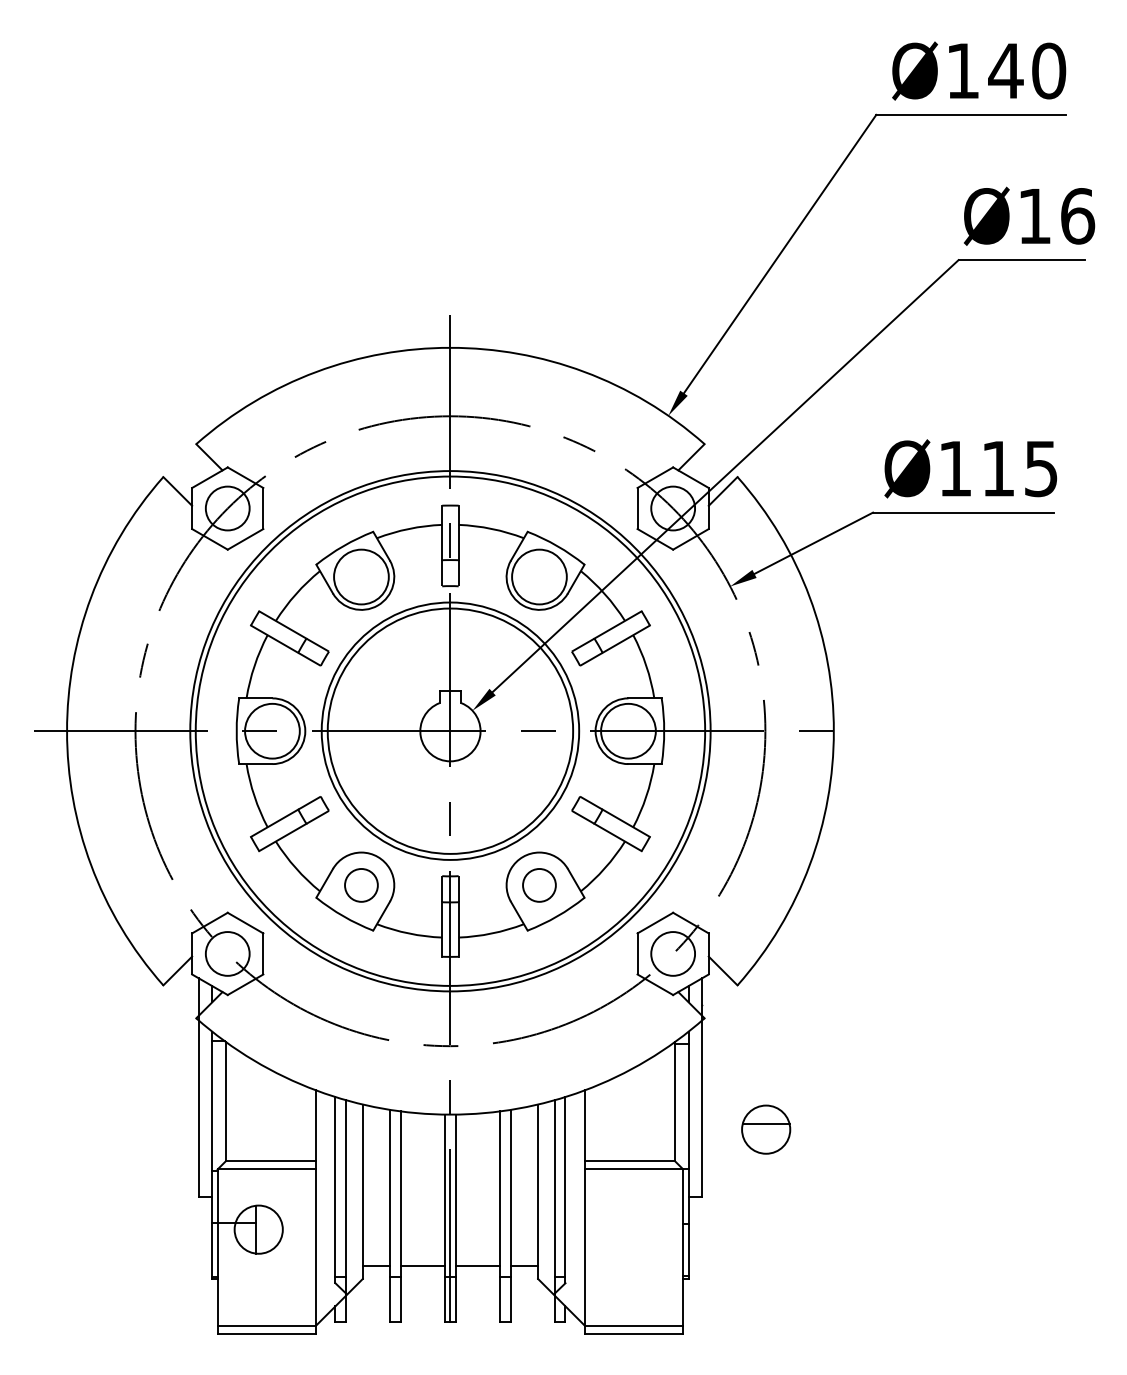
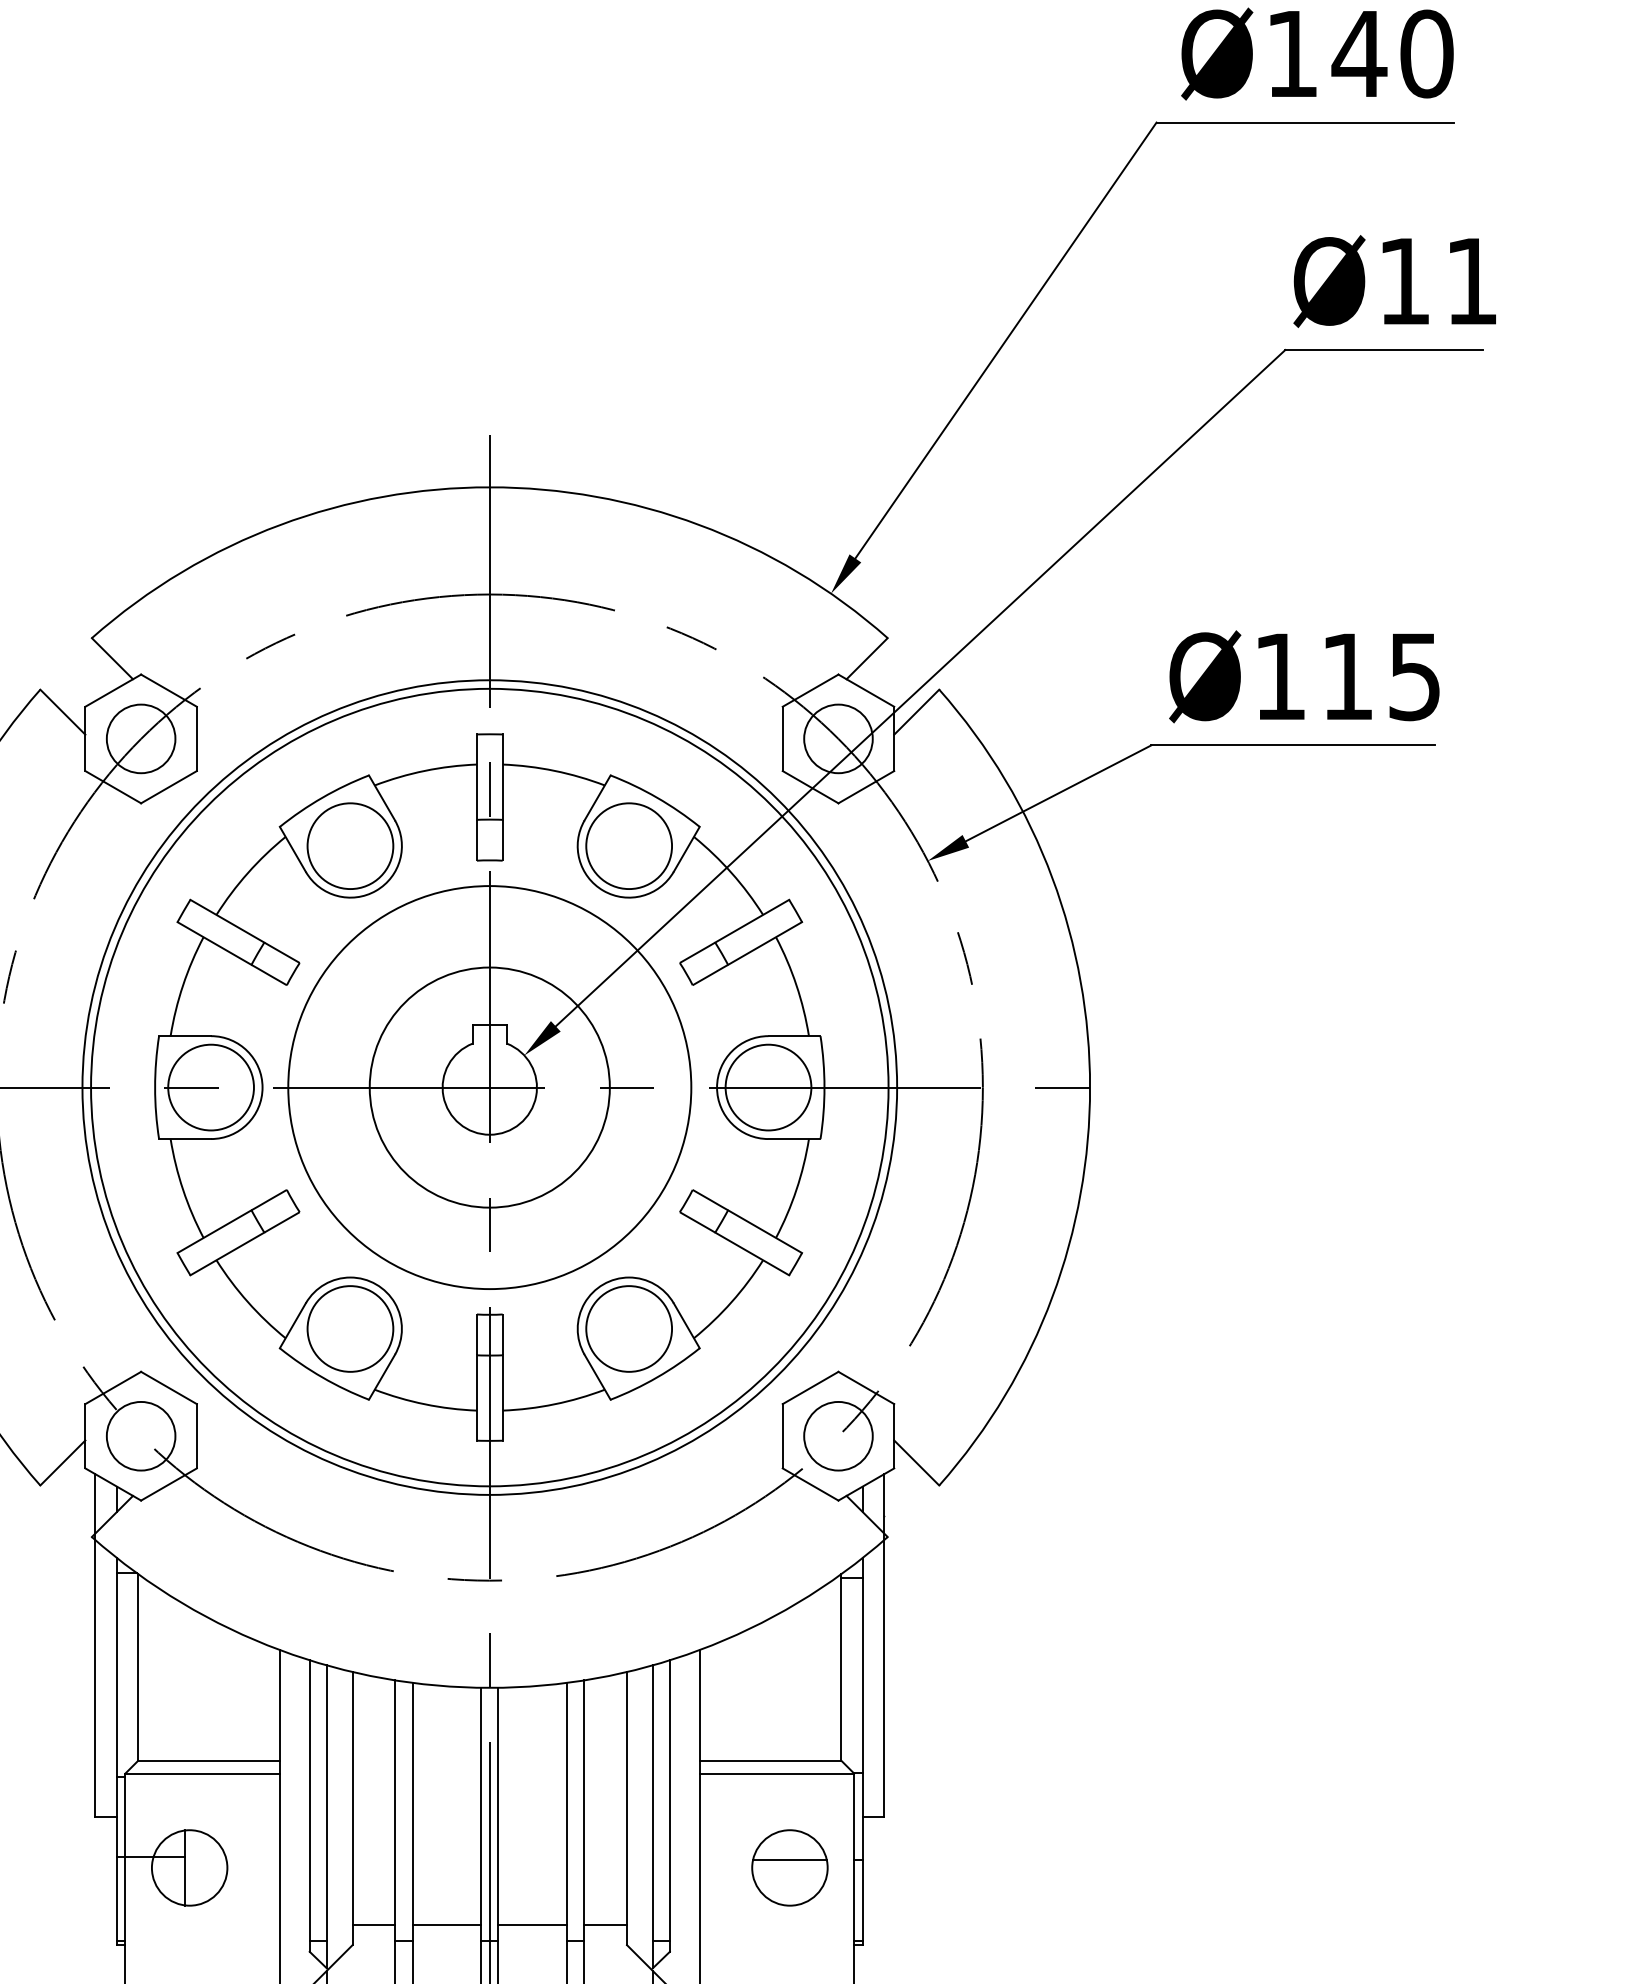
text: (1078, 216) -> (1473, 281), Ø16 -> Ø11
circle: (450, 730) -> (489, 1086), size x0.62
circle: (361, 885) -> (350, 1329), size x1.67
circle: (539, 885) -> (629, 1329), size x1.67
part: (766, 1129) -> (790, 1867), moved

